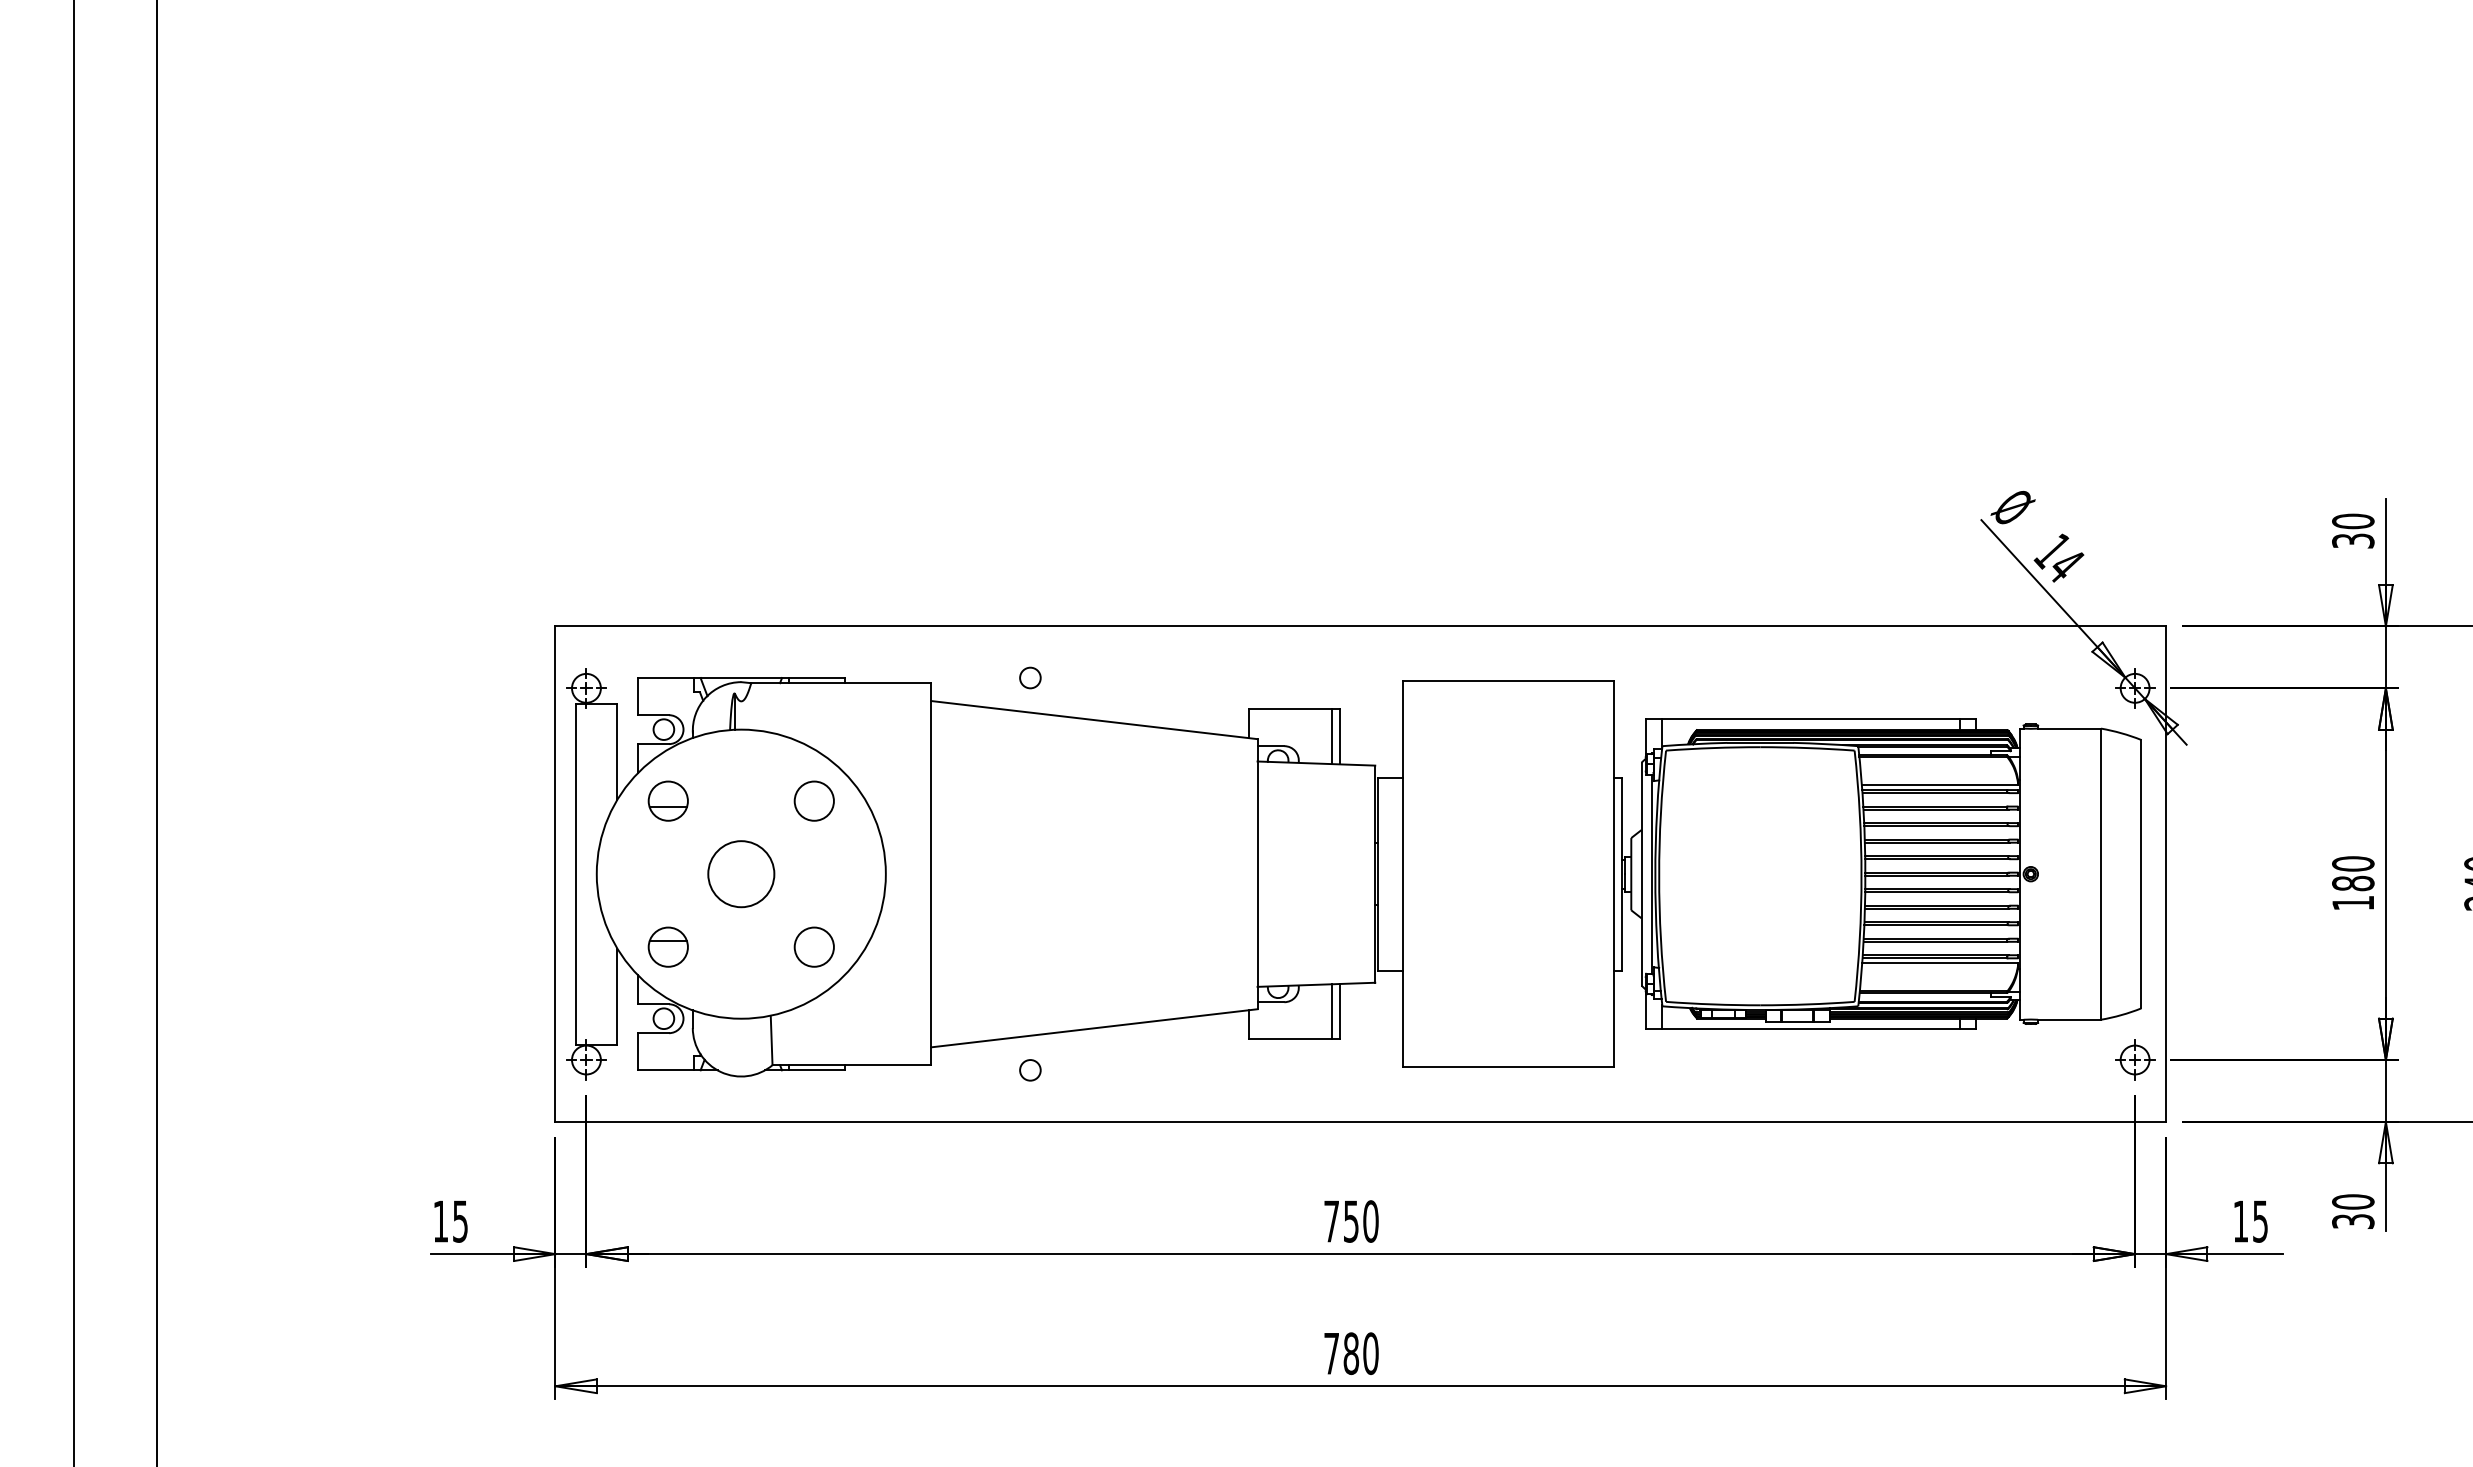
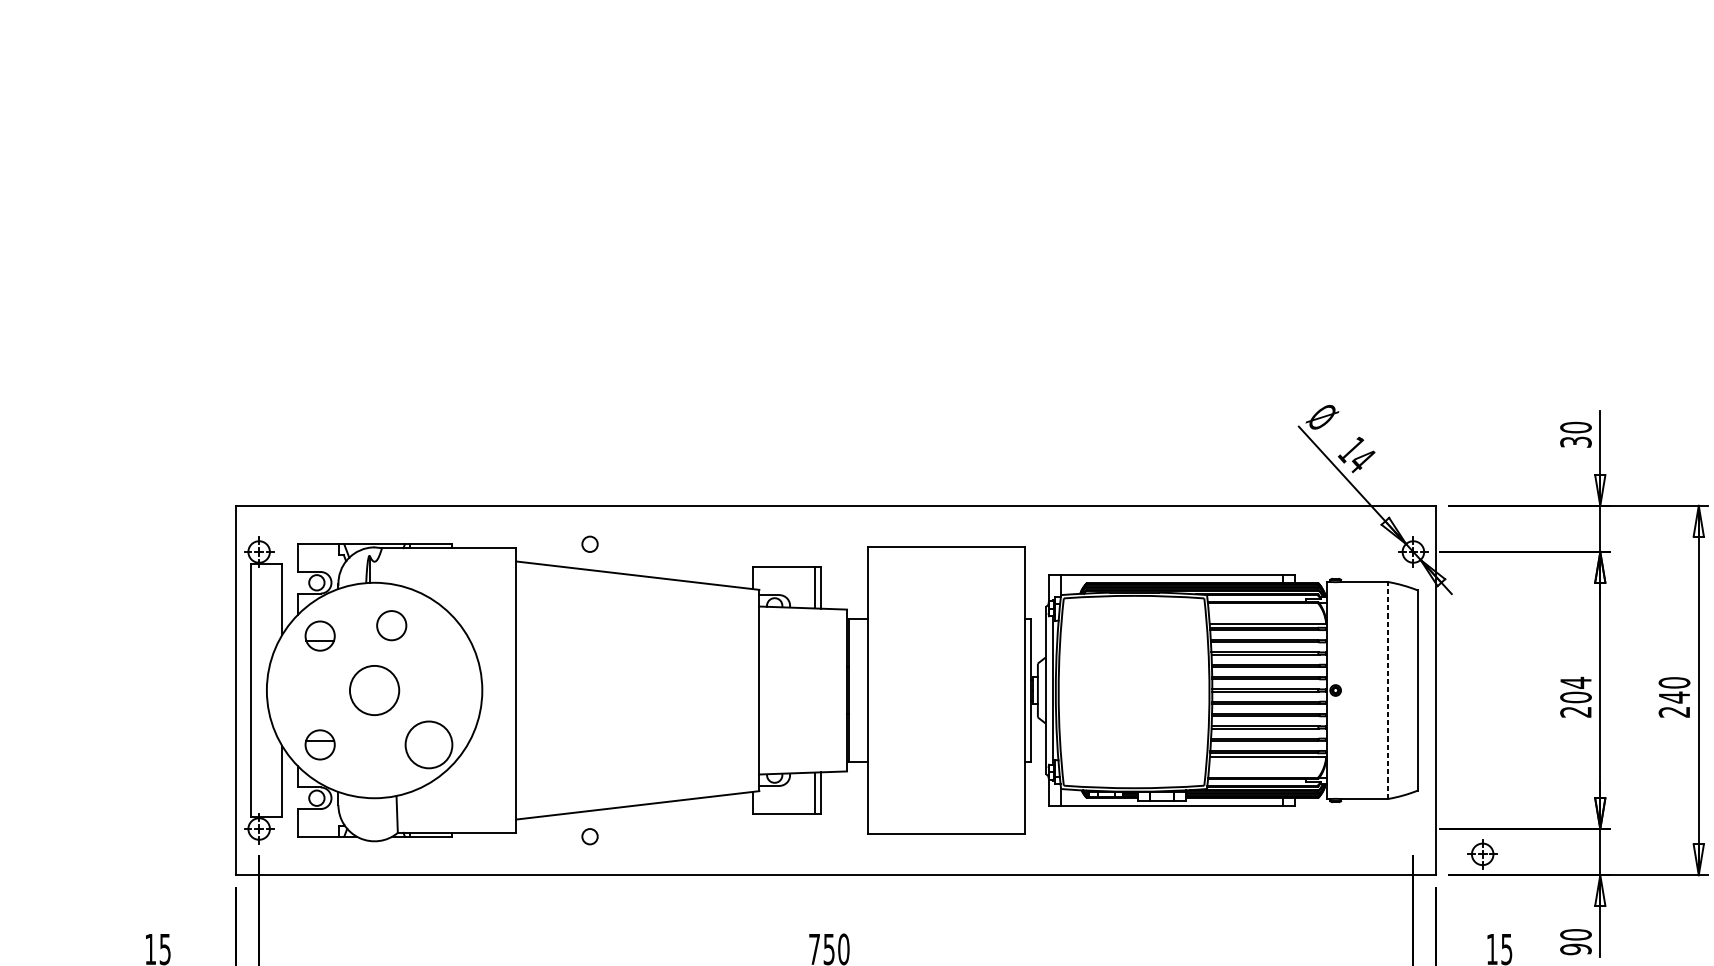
circle: (813, 800) -> (391, 625), moved
line: (2101, 874) -> (1388, 690), solid -> dashed
text: (2353, 882) -> (1576, 696), 180 -> 204
circle: (813, 946) -> (428, 744), size x1.6
part: (2135, 1059) -> (1482, 853), moved
text: (2353, 1221) -> (1576, 949), 30 -> 90

